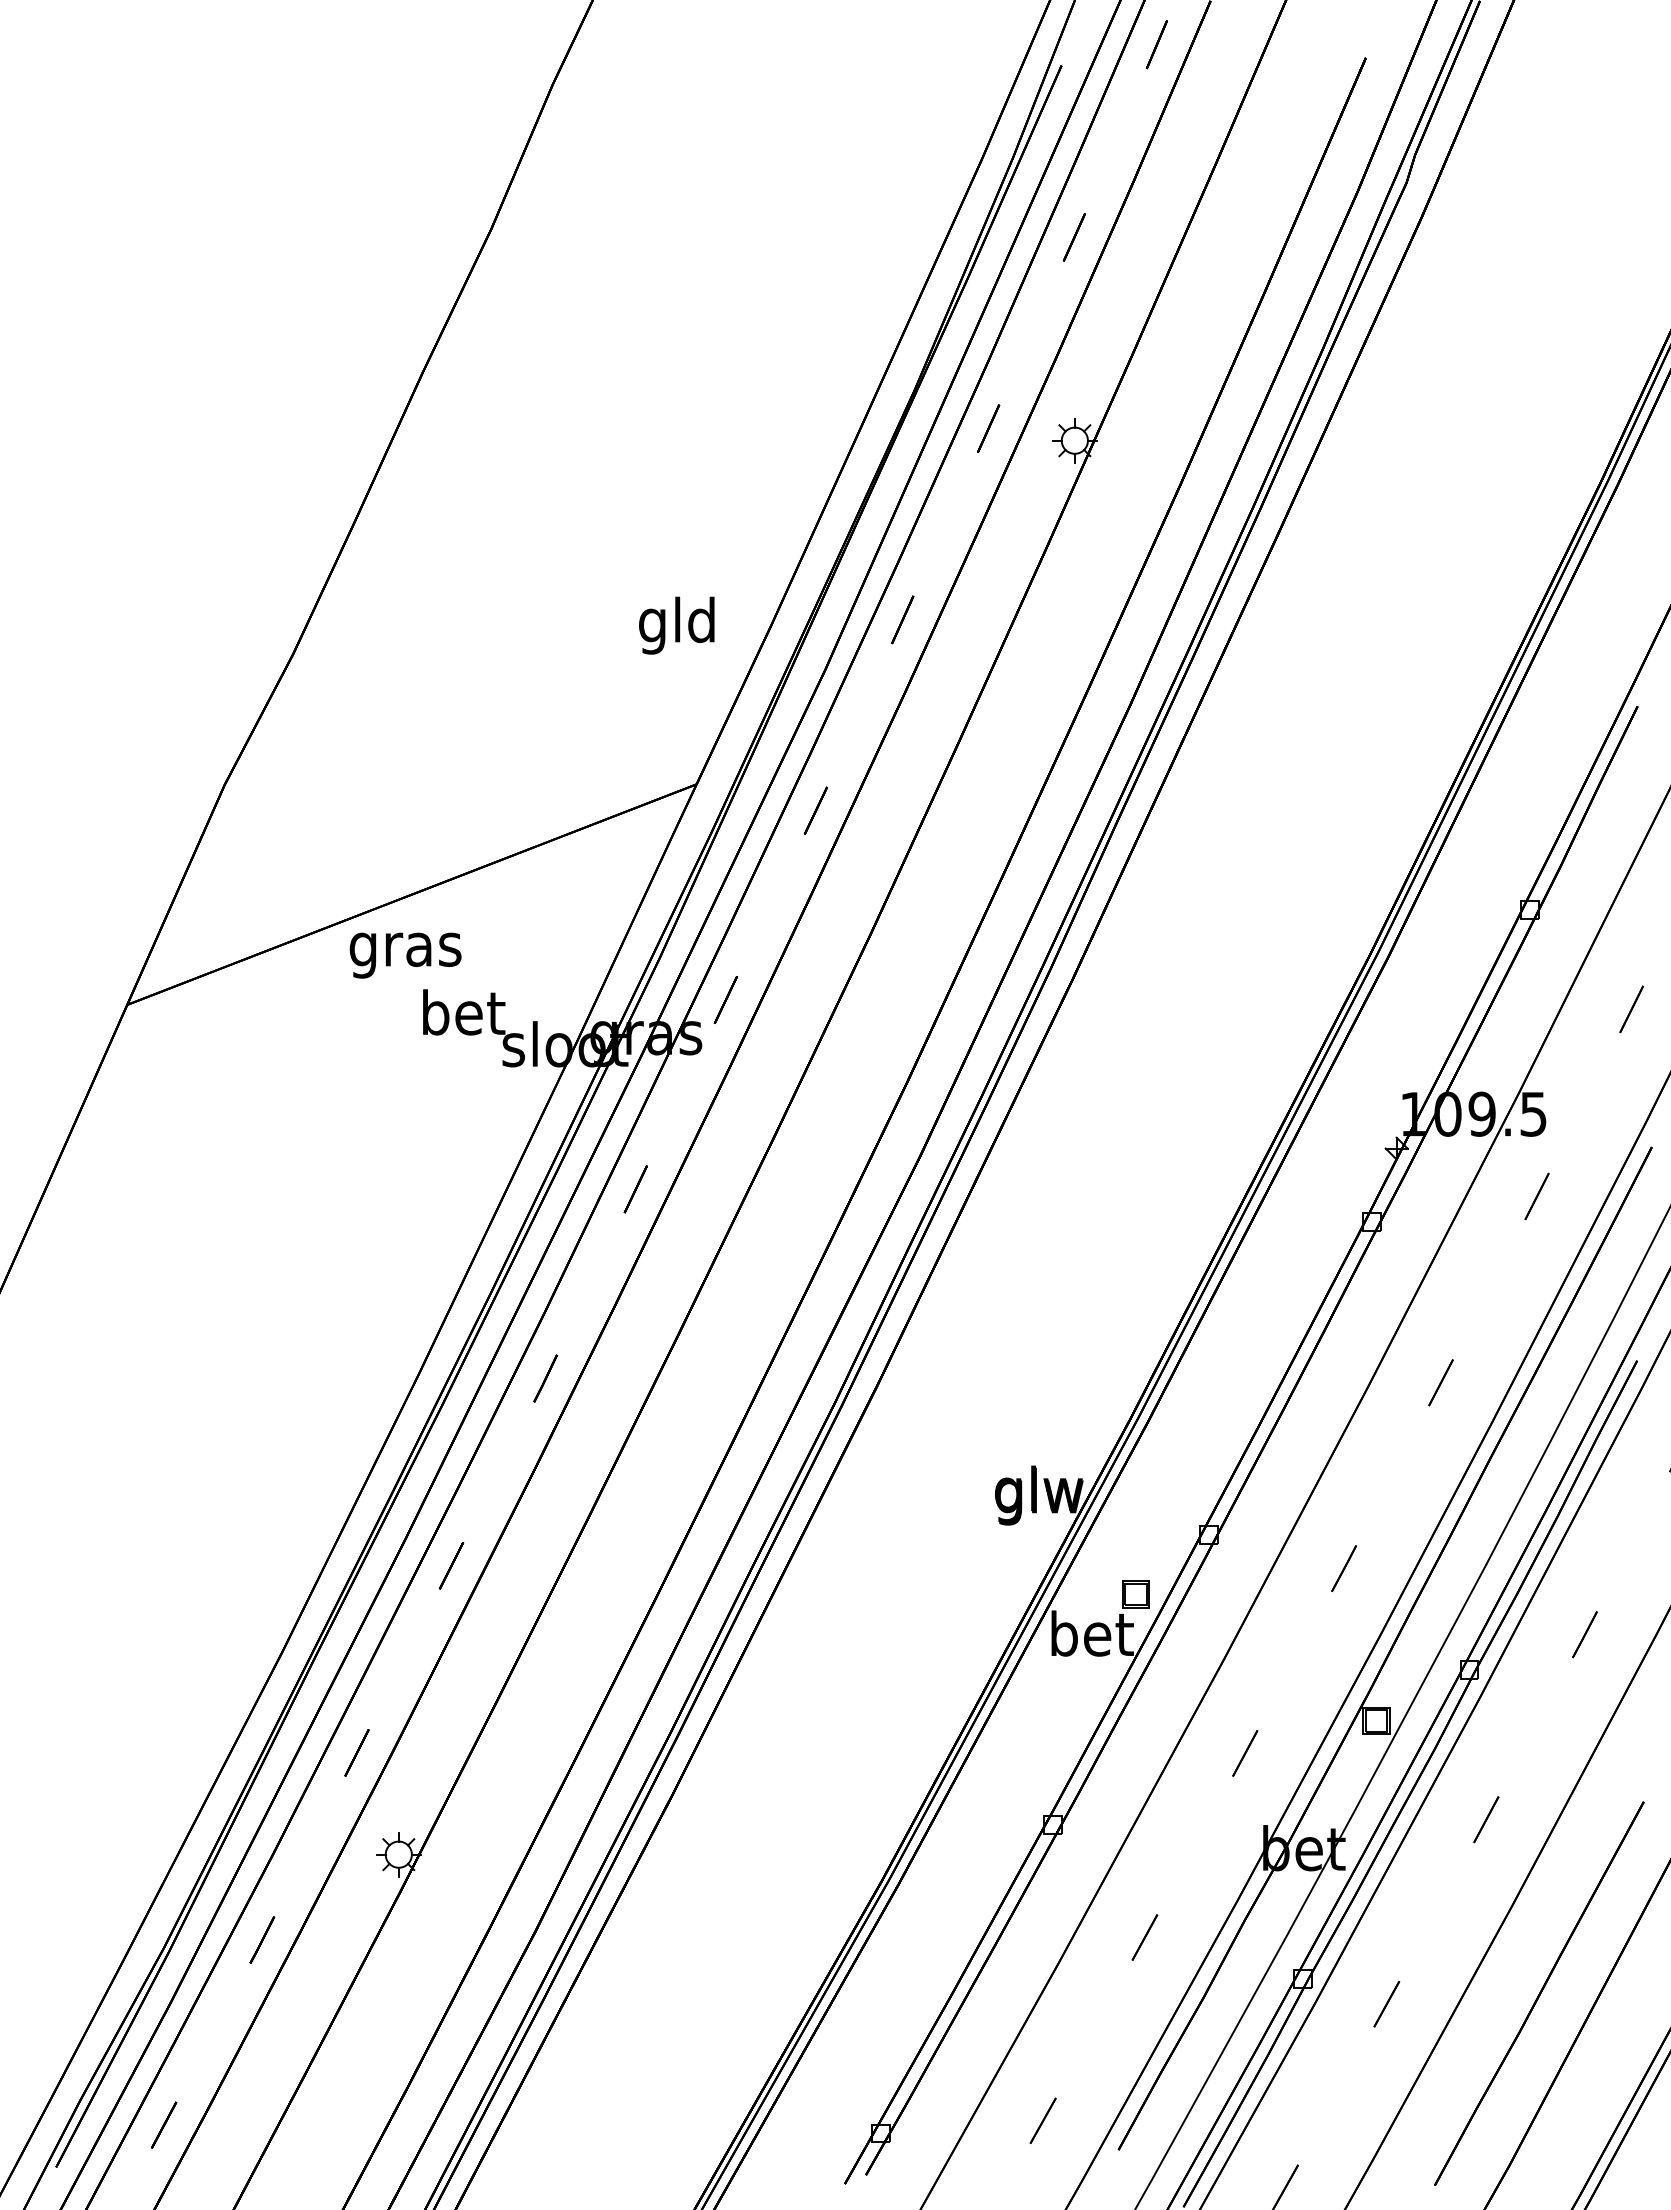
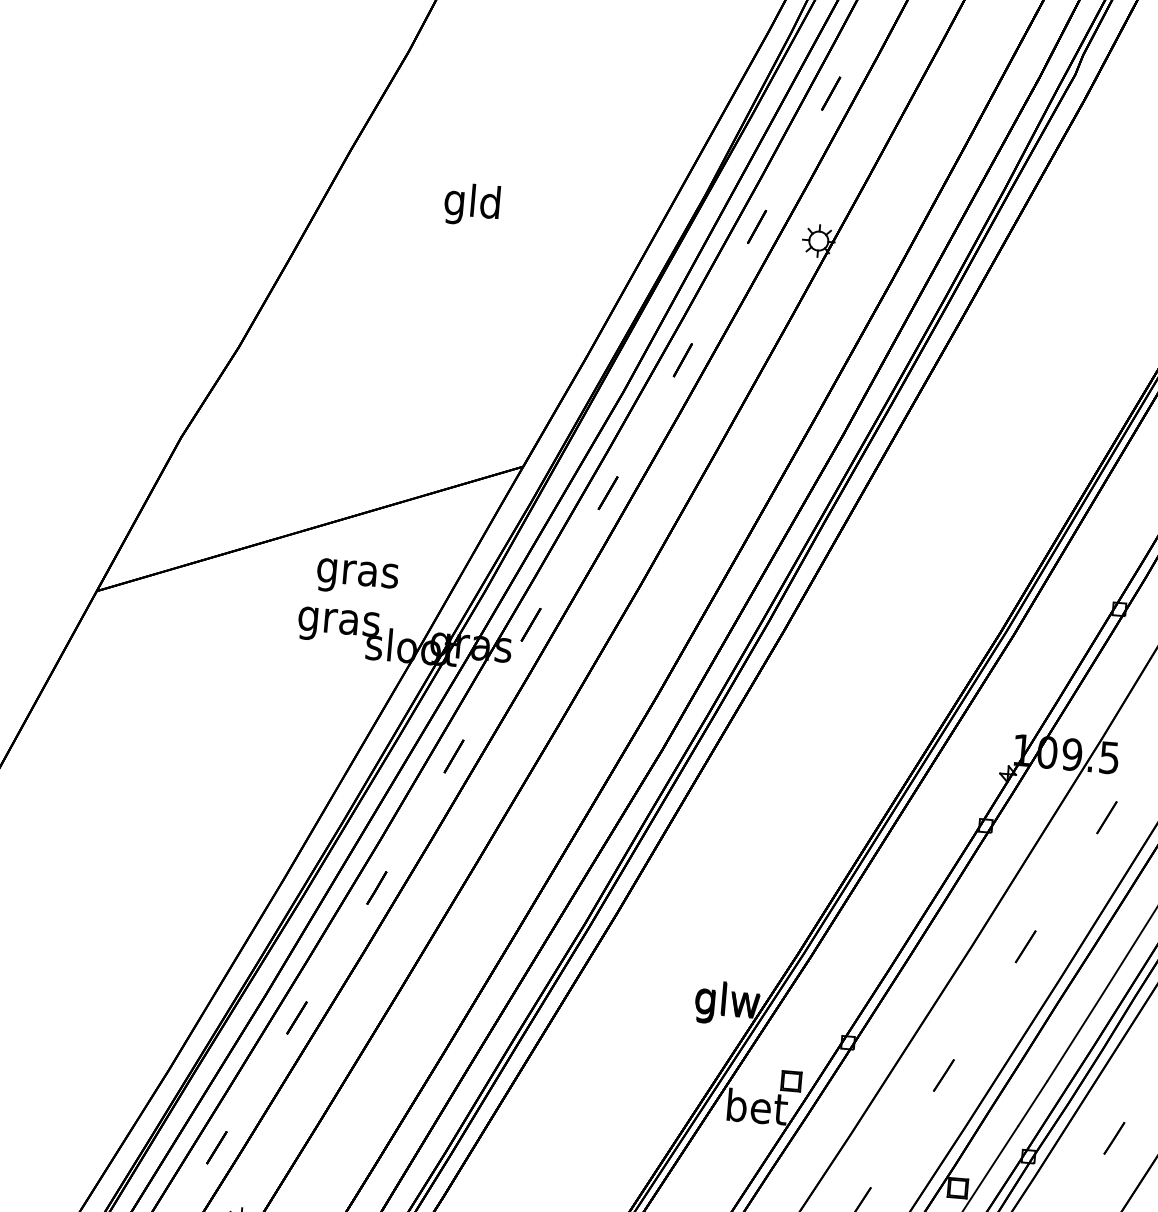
text: (676, 625) -> (471, 204), moved
text: (405, 955) -> (357, 577), moved
text: (462, 1018) -> (338, 621), bet -> gras

